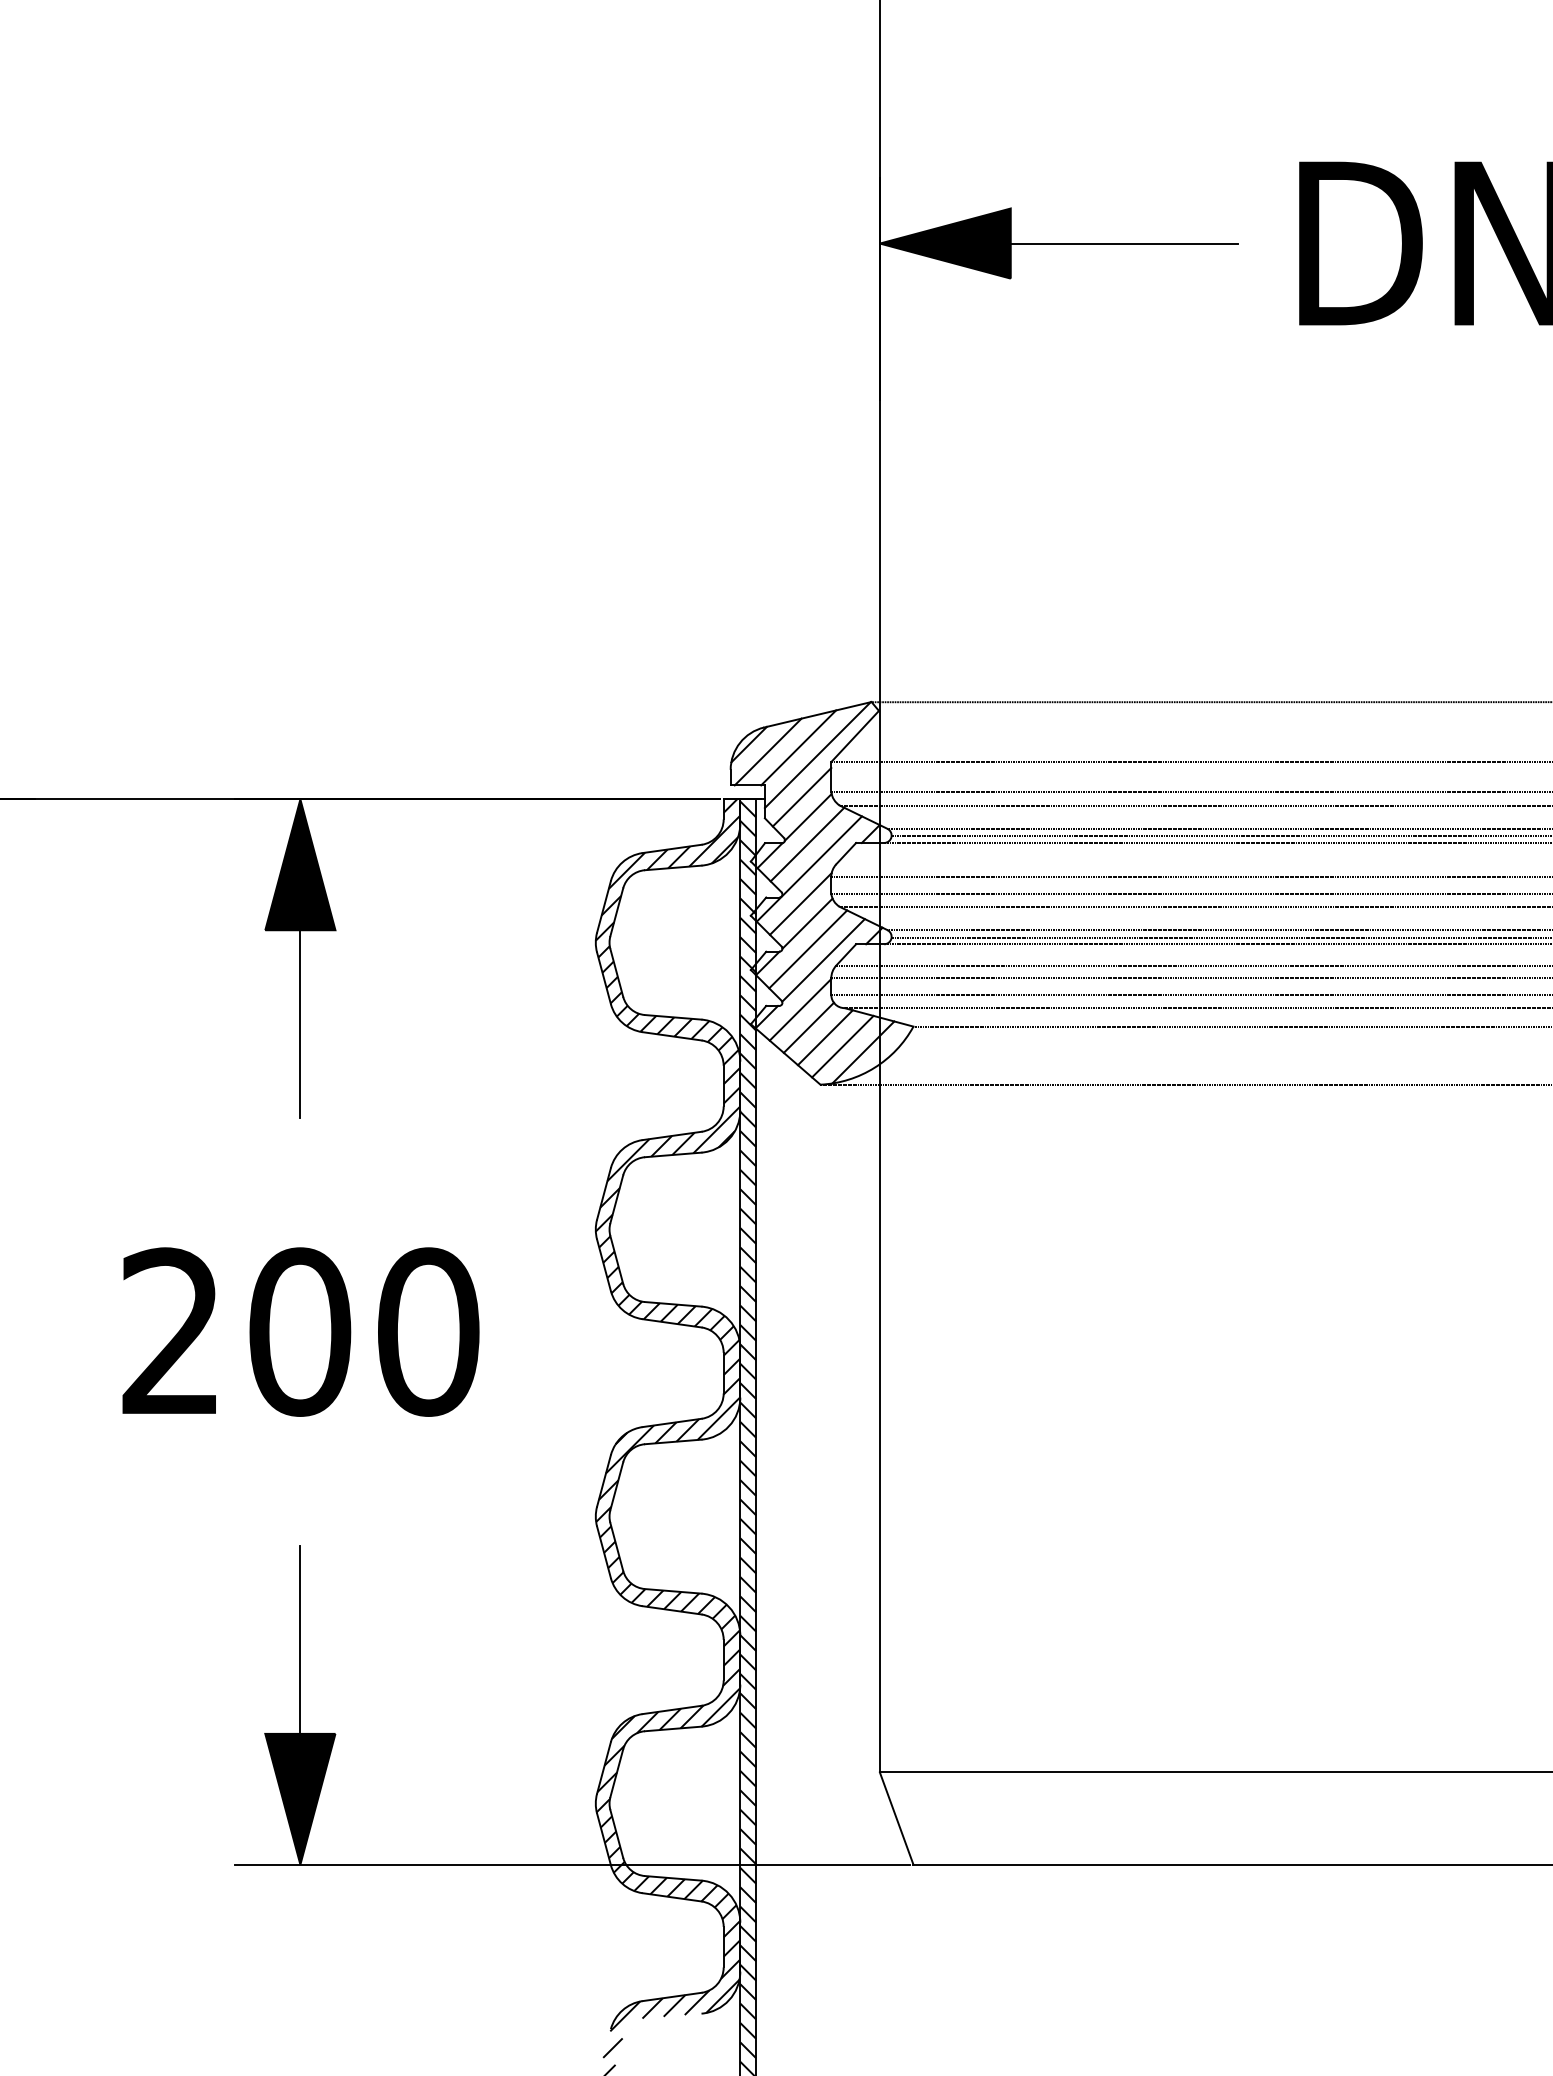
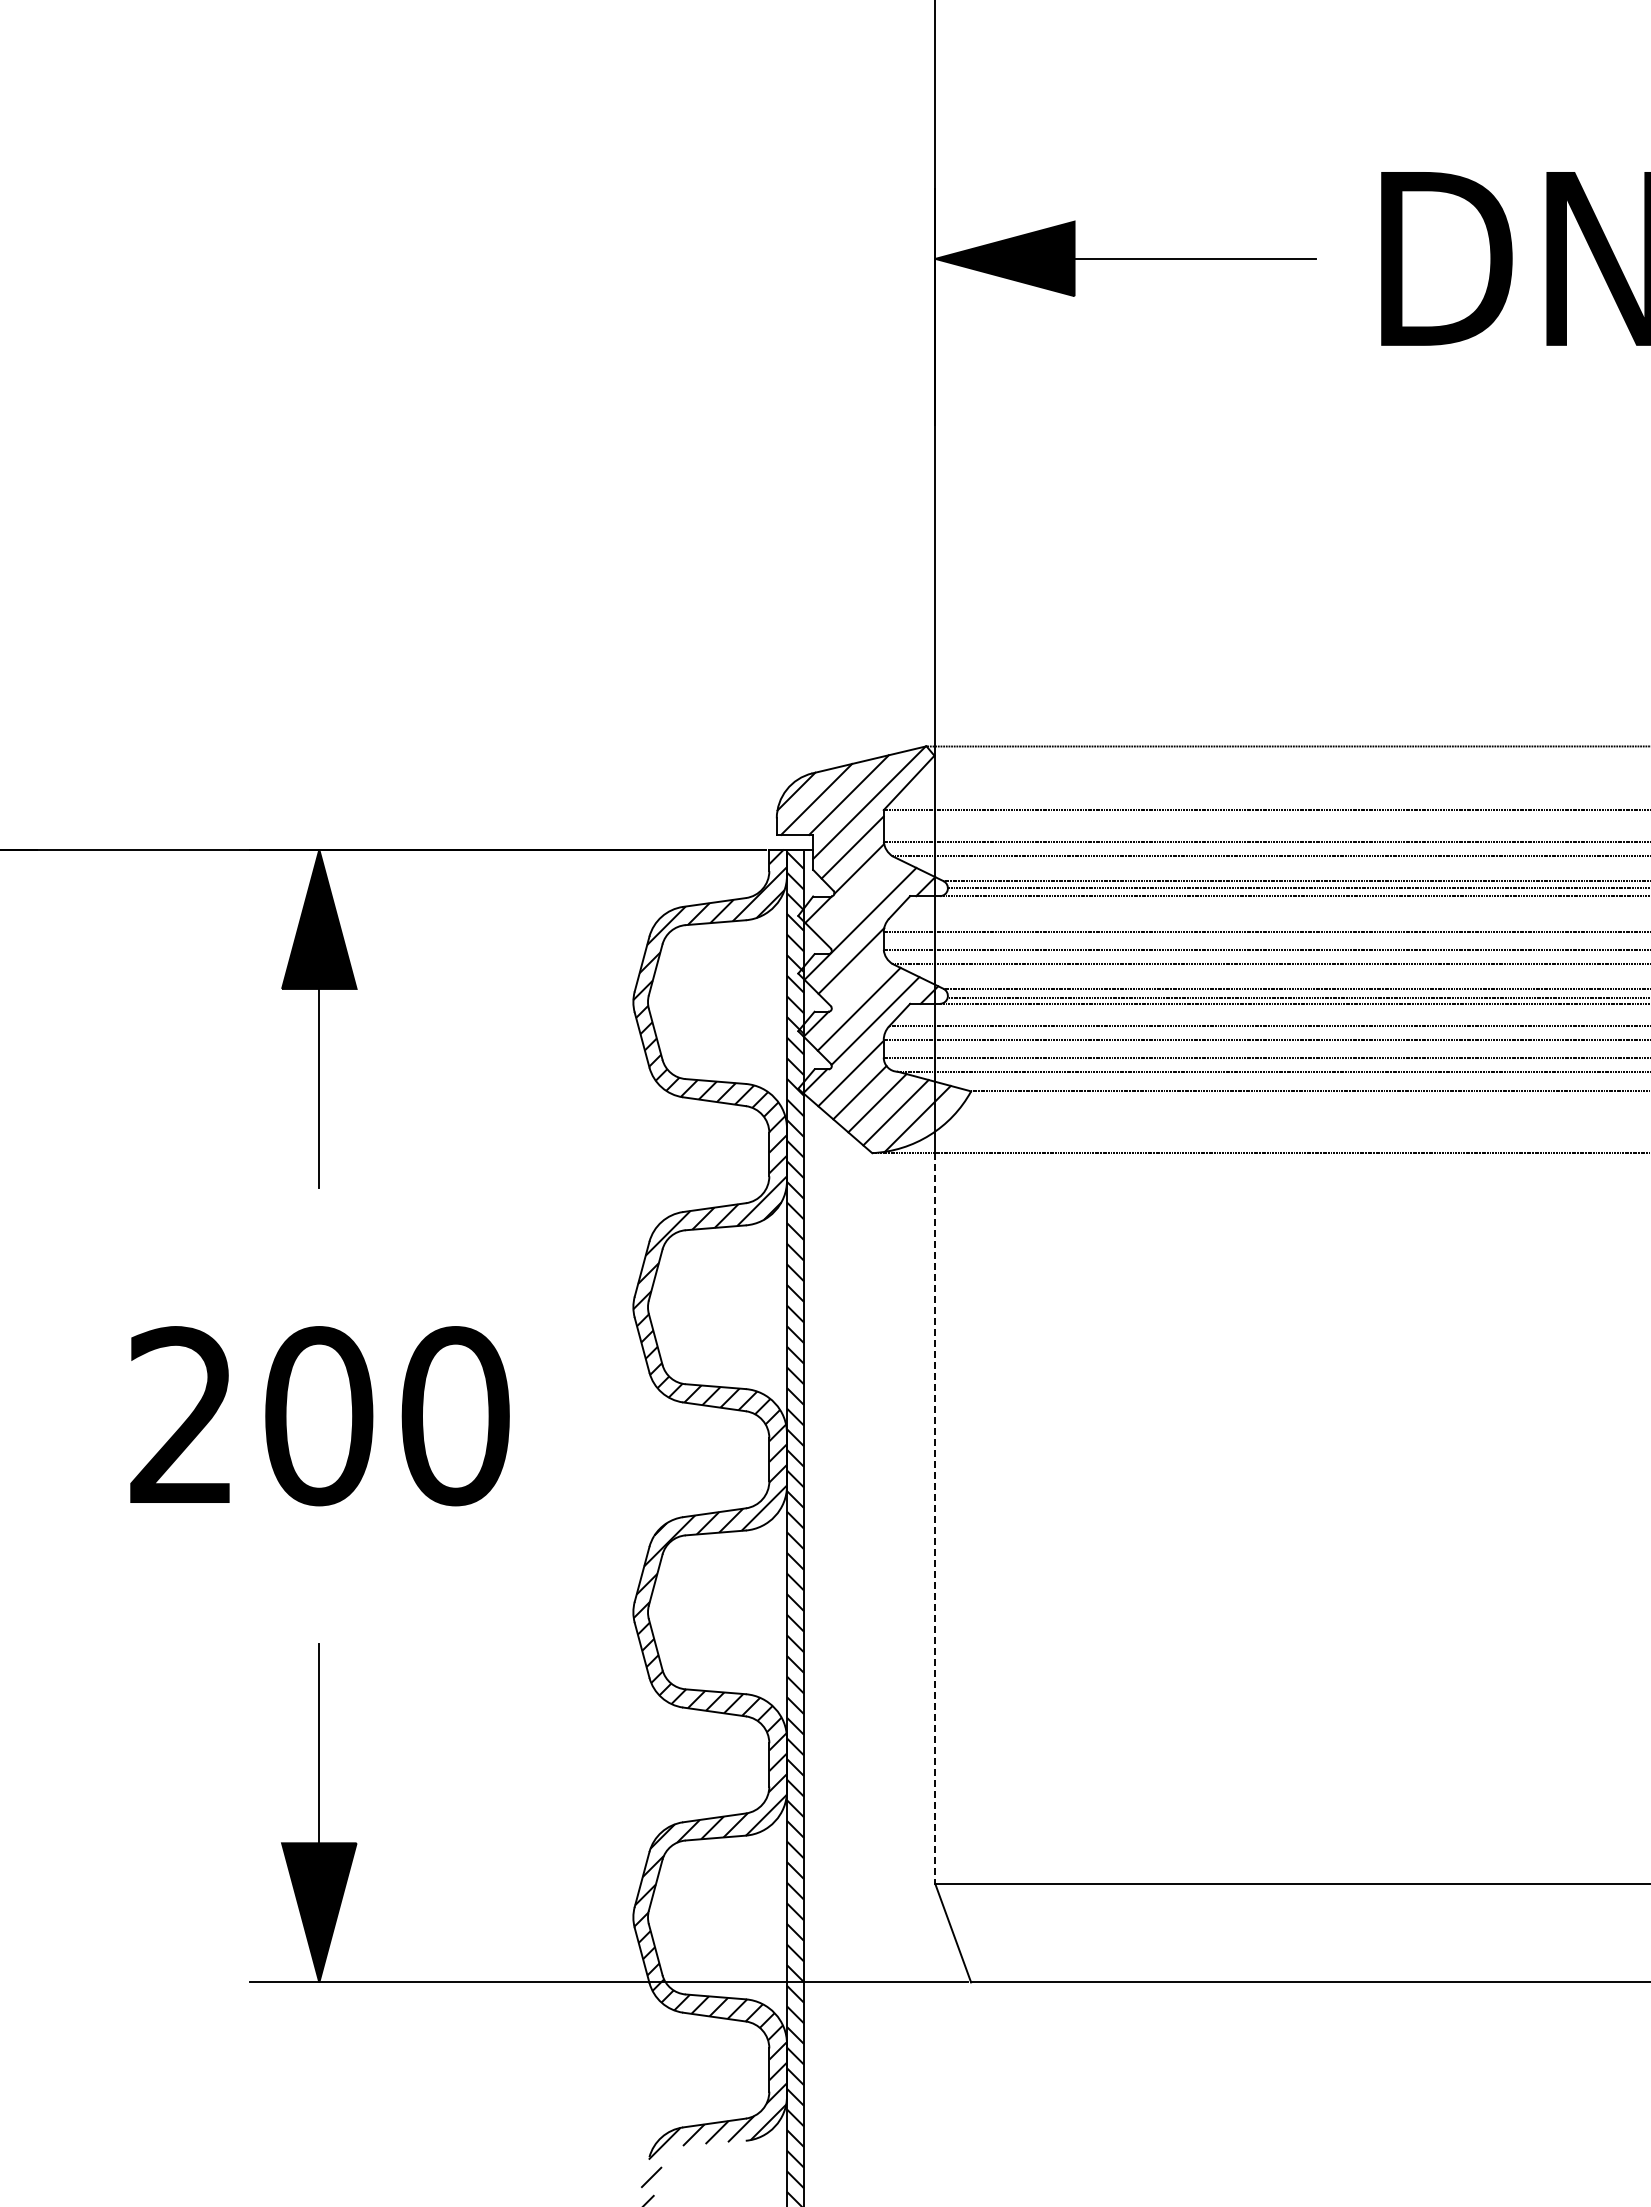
line: (807, 844) -> (858, 897), removed
line: (807, 923) -> (858, 981), removed
line: (879, 1428) -> (935, 1518), solid -> dashed

